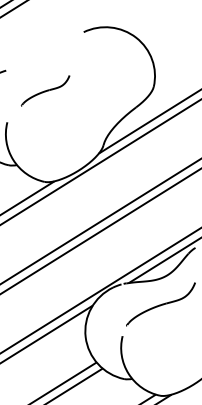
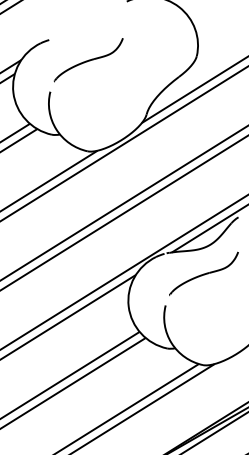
part: (45, 91) -> (88, 60), size x1.43

